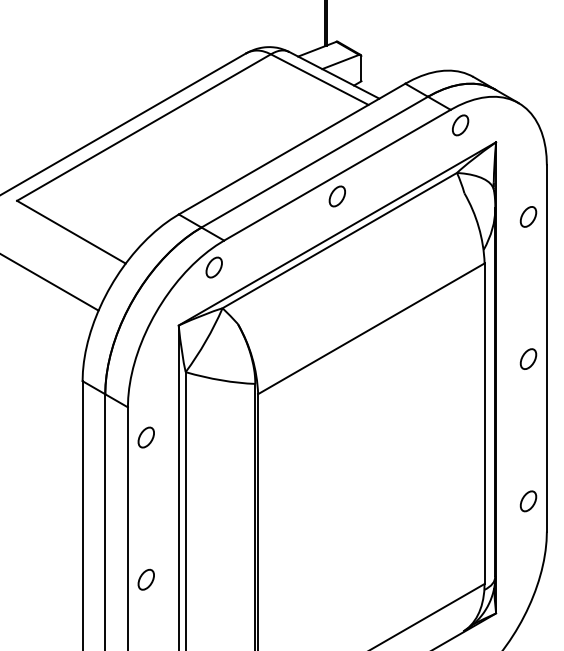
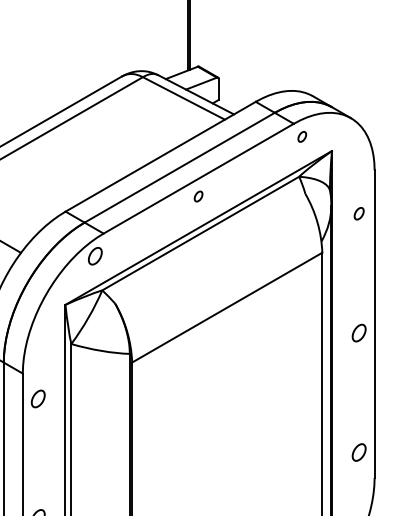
part: (460, 125) -> (302, 136), size x0.6
part: (336, 196) -> (197, 196), size x0.6
part: (528, 216) -> (359, 213), size x0.7

